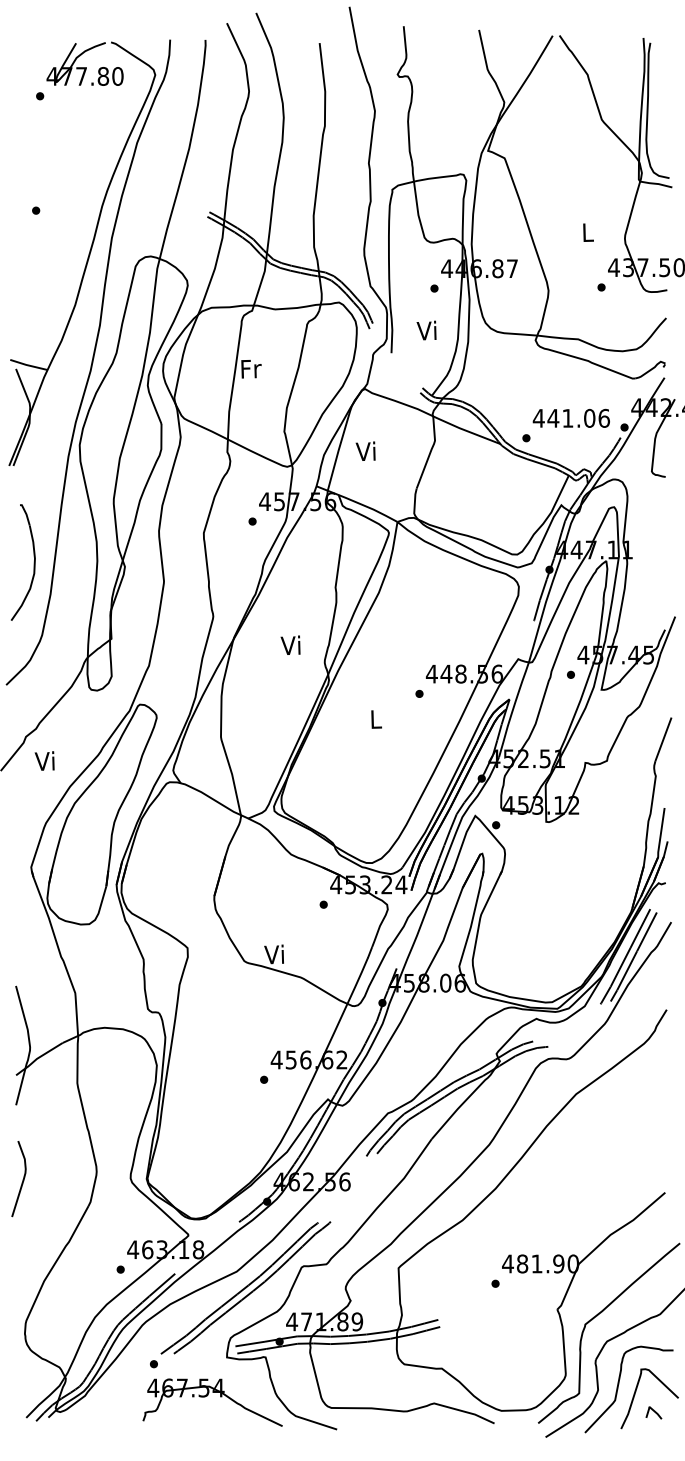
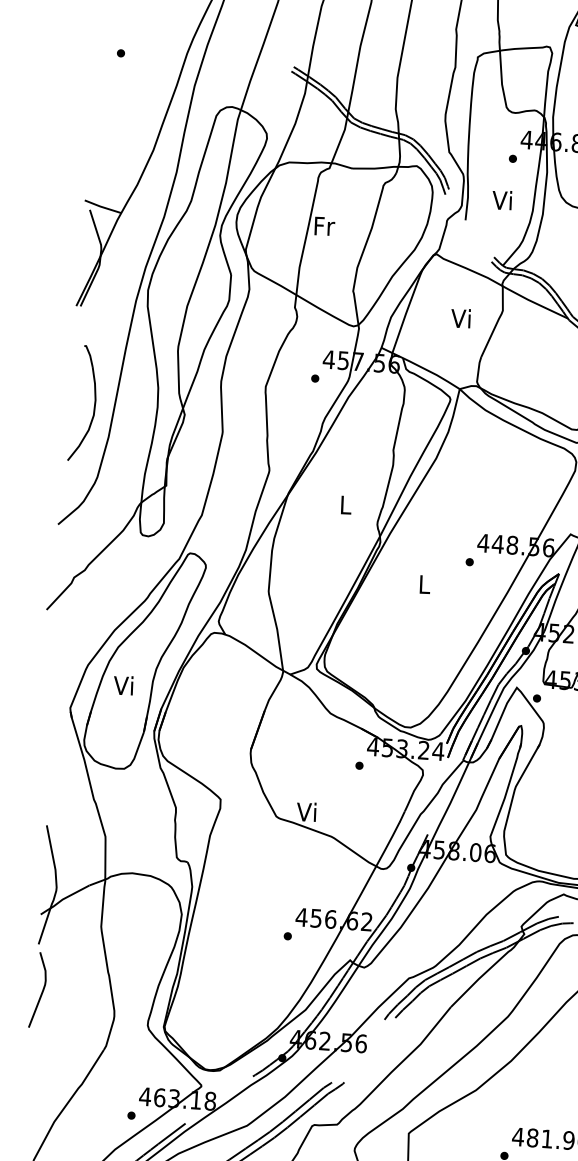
text: (365, 450) -> (460, 317), moved
text: (290, 644) -> (344, 503), Vi -> L
text: (44, 760) -> (123, 684), moved
curve: (22, 1179) -> (41, 990), moved

